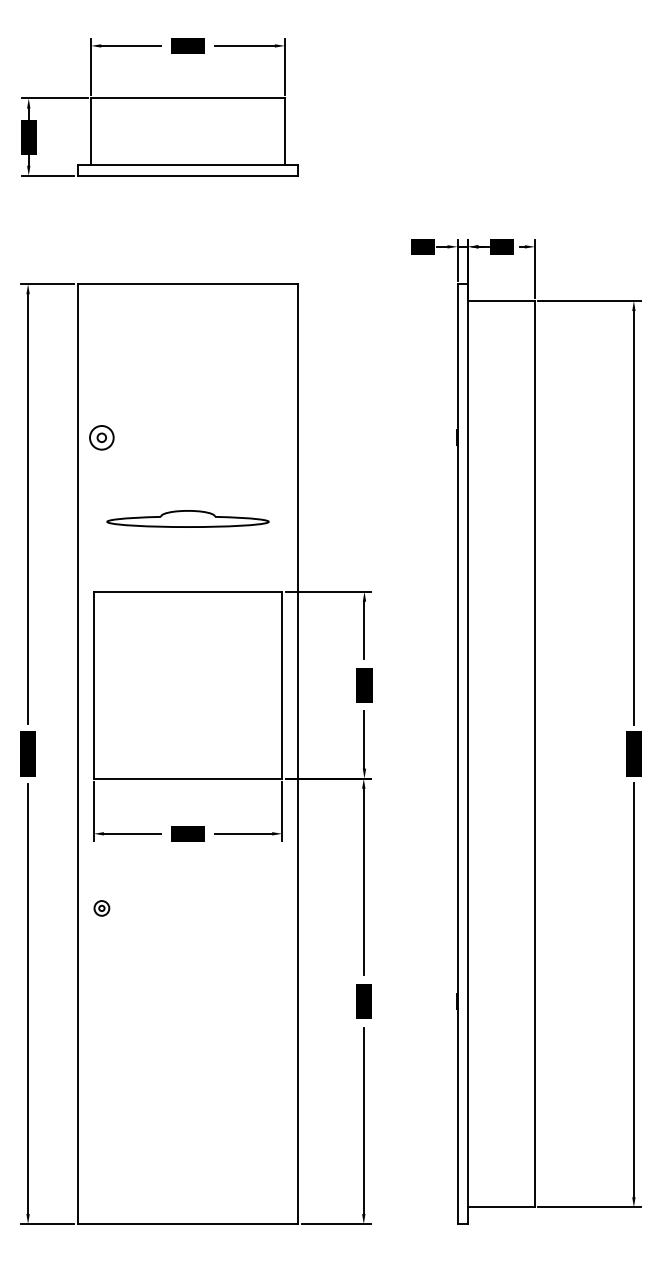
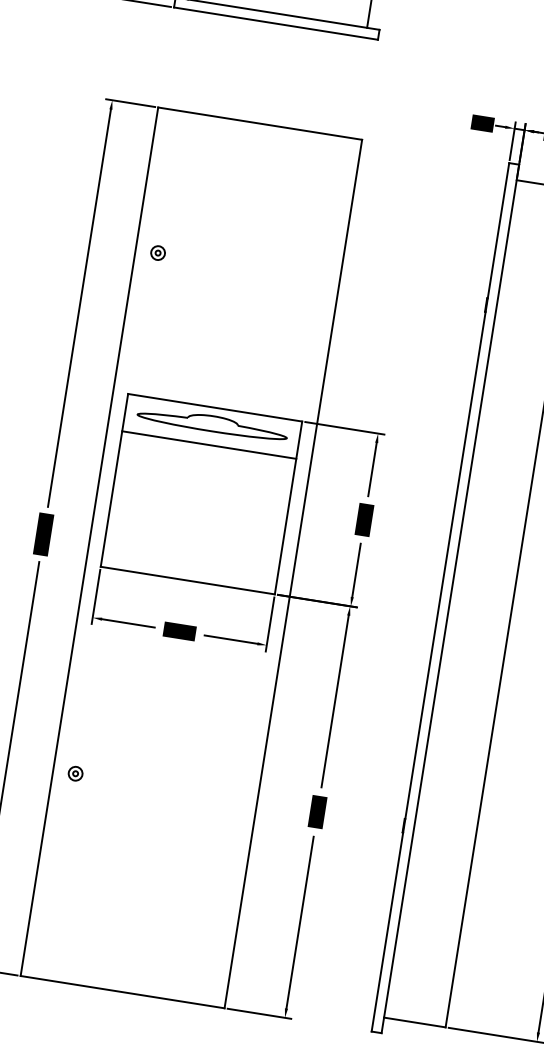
part: (101, 437) -> (157, 252), size x0.62
part: (187, 518) -> (212, 423), moved
line: (187, 632) -> (208, 445), added
part: (101, 908) -> (75, 773), moved

